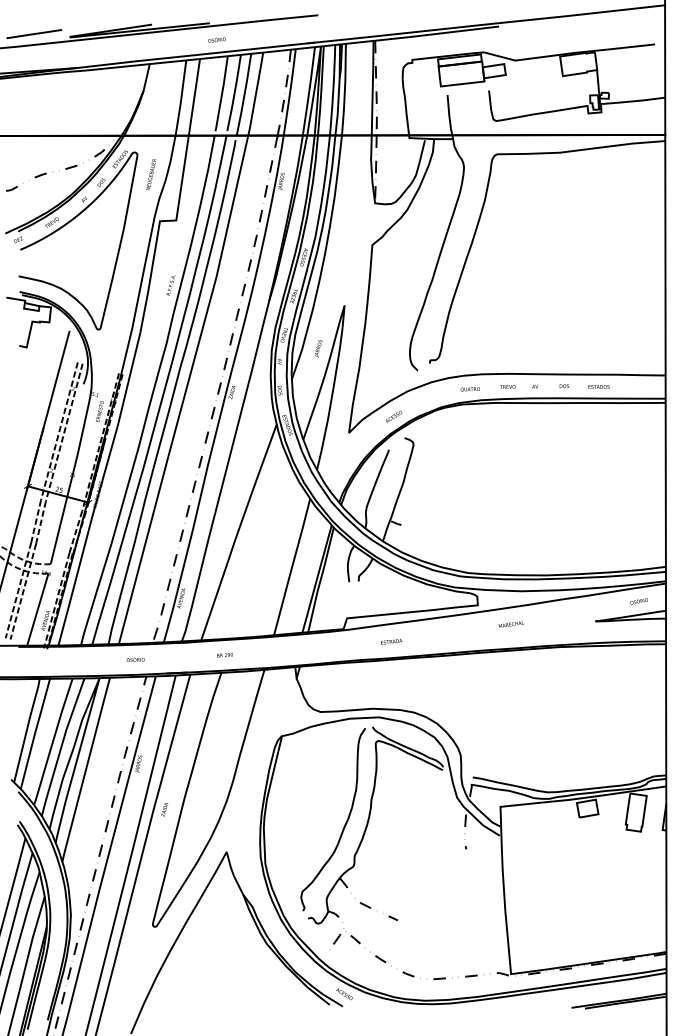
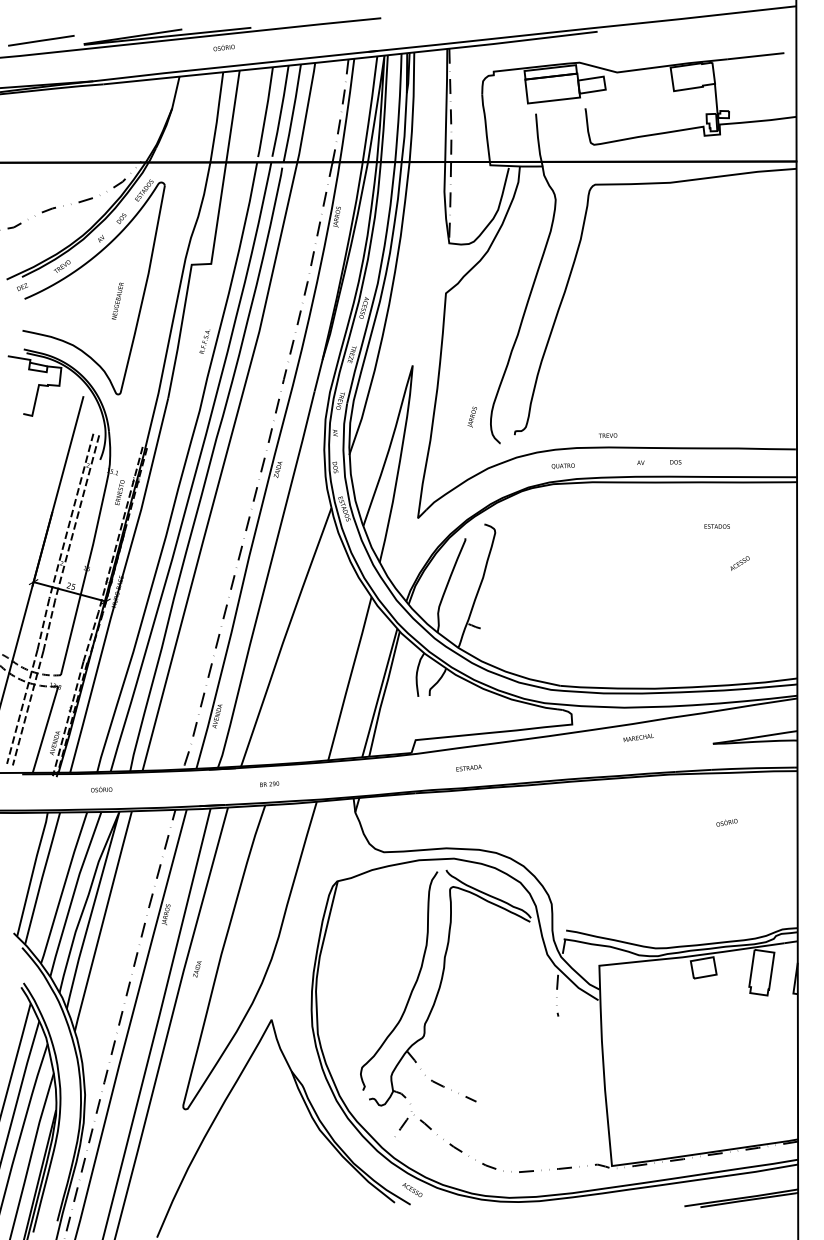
text: (216, 39) -> (223, 47), moved
text: (151, 174) -> (118, 300), moved
text: (318, 348) -> (472, 417), moved
text: (507, 386) -> (607, 435), moved
text: (598, 386) -> (716, 526), moved
text: (393, 416) -> (739, 563), moved
text: (638, 601) -> (726, 822), moved
text: (510, 624) -> (637, 737), moved
text: (135, 659) -> (101, 789), moved

